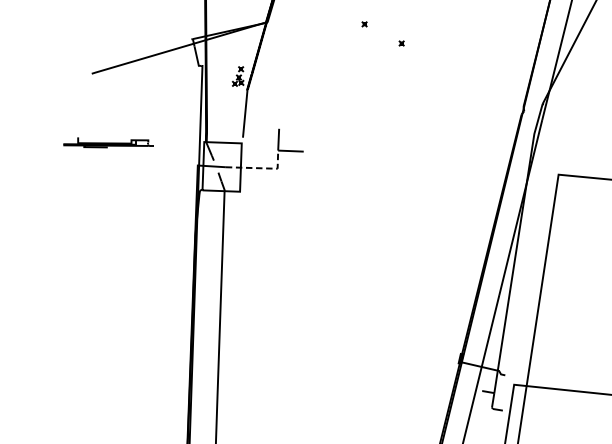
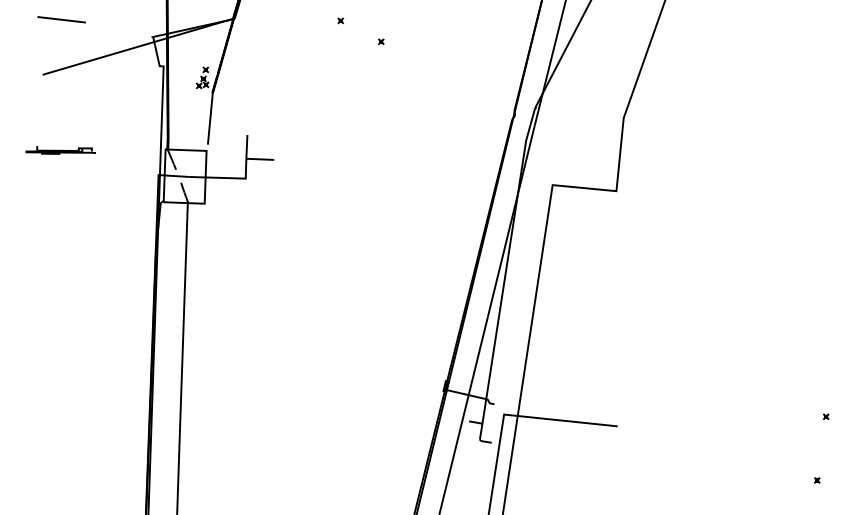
line: (108, 23) -> (61, 19), added
part: (108, 143) -> (60, 150), size x0.71
line: (260, 168) -> (227, 178), dashed -> solid

